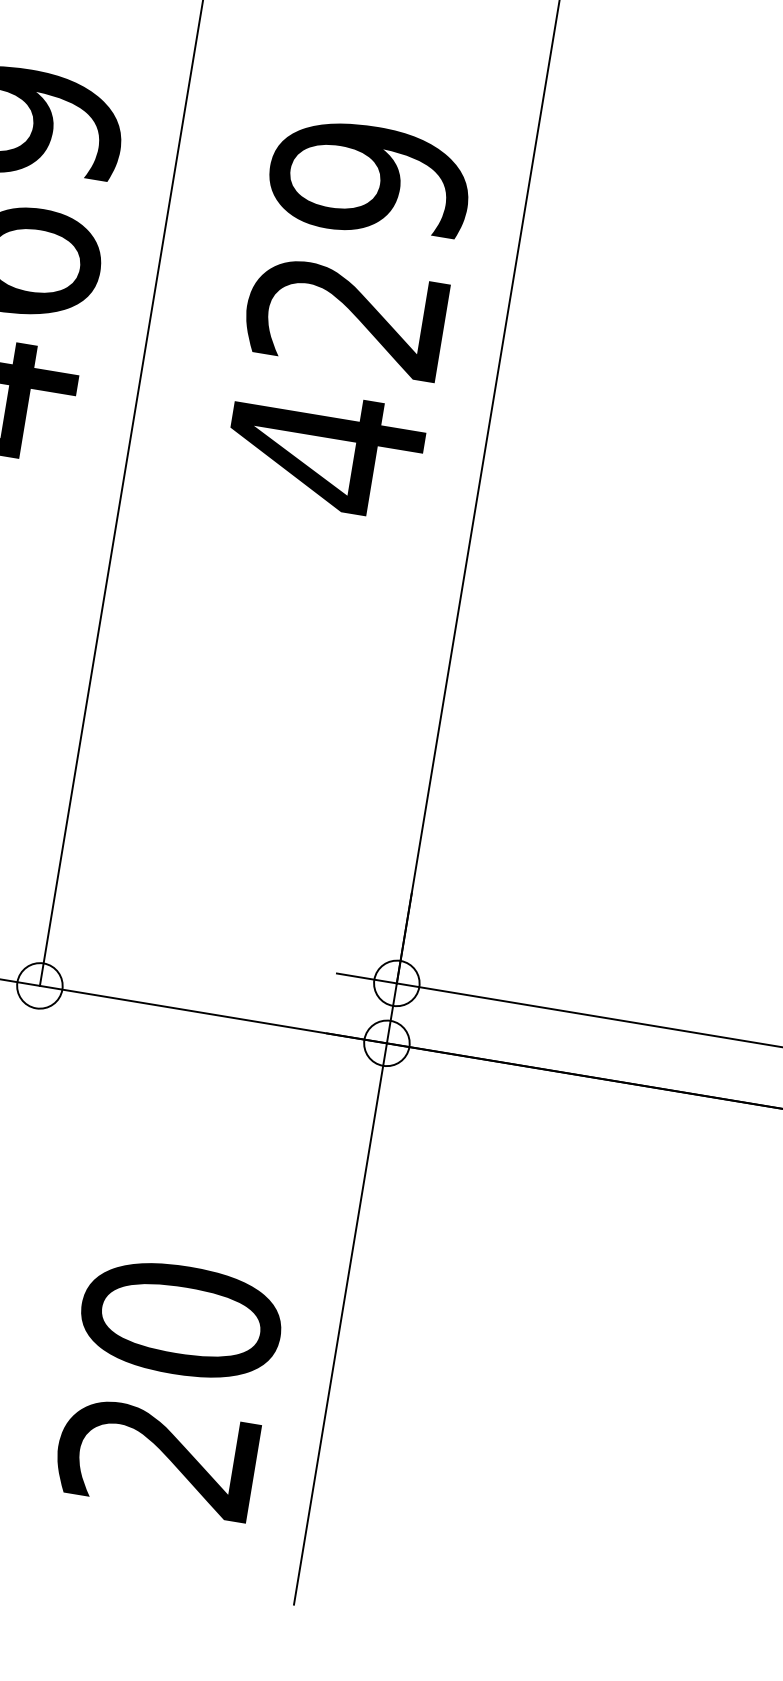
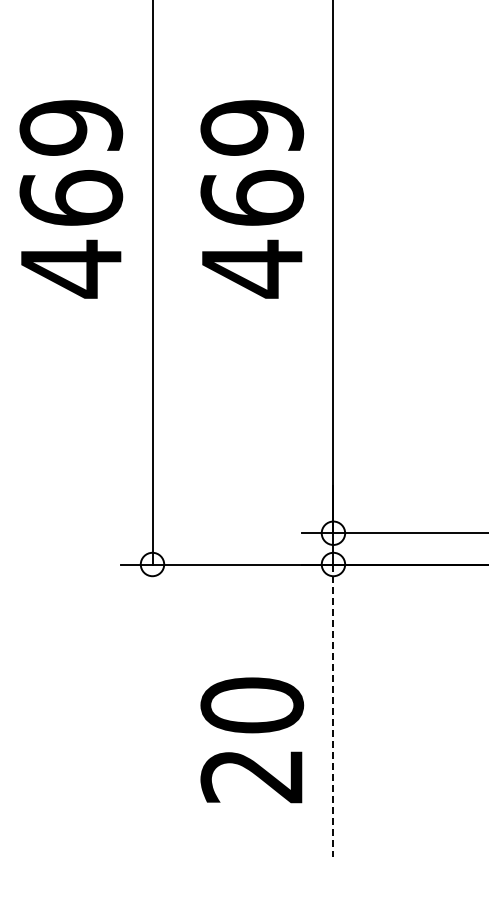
text: (348, 313) -> (252, 197), 429 -> 469
line: (340, 1325) -> (333, 711), solid -> dashed
text: (170, 1387) -> (252, 740), moved

